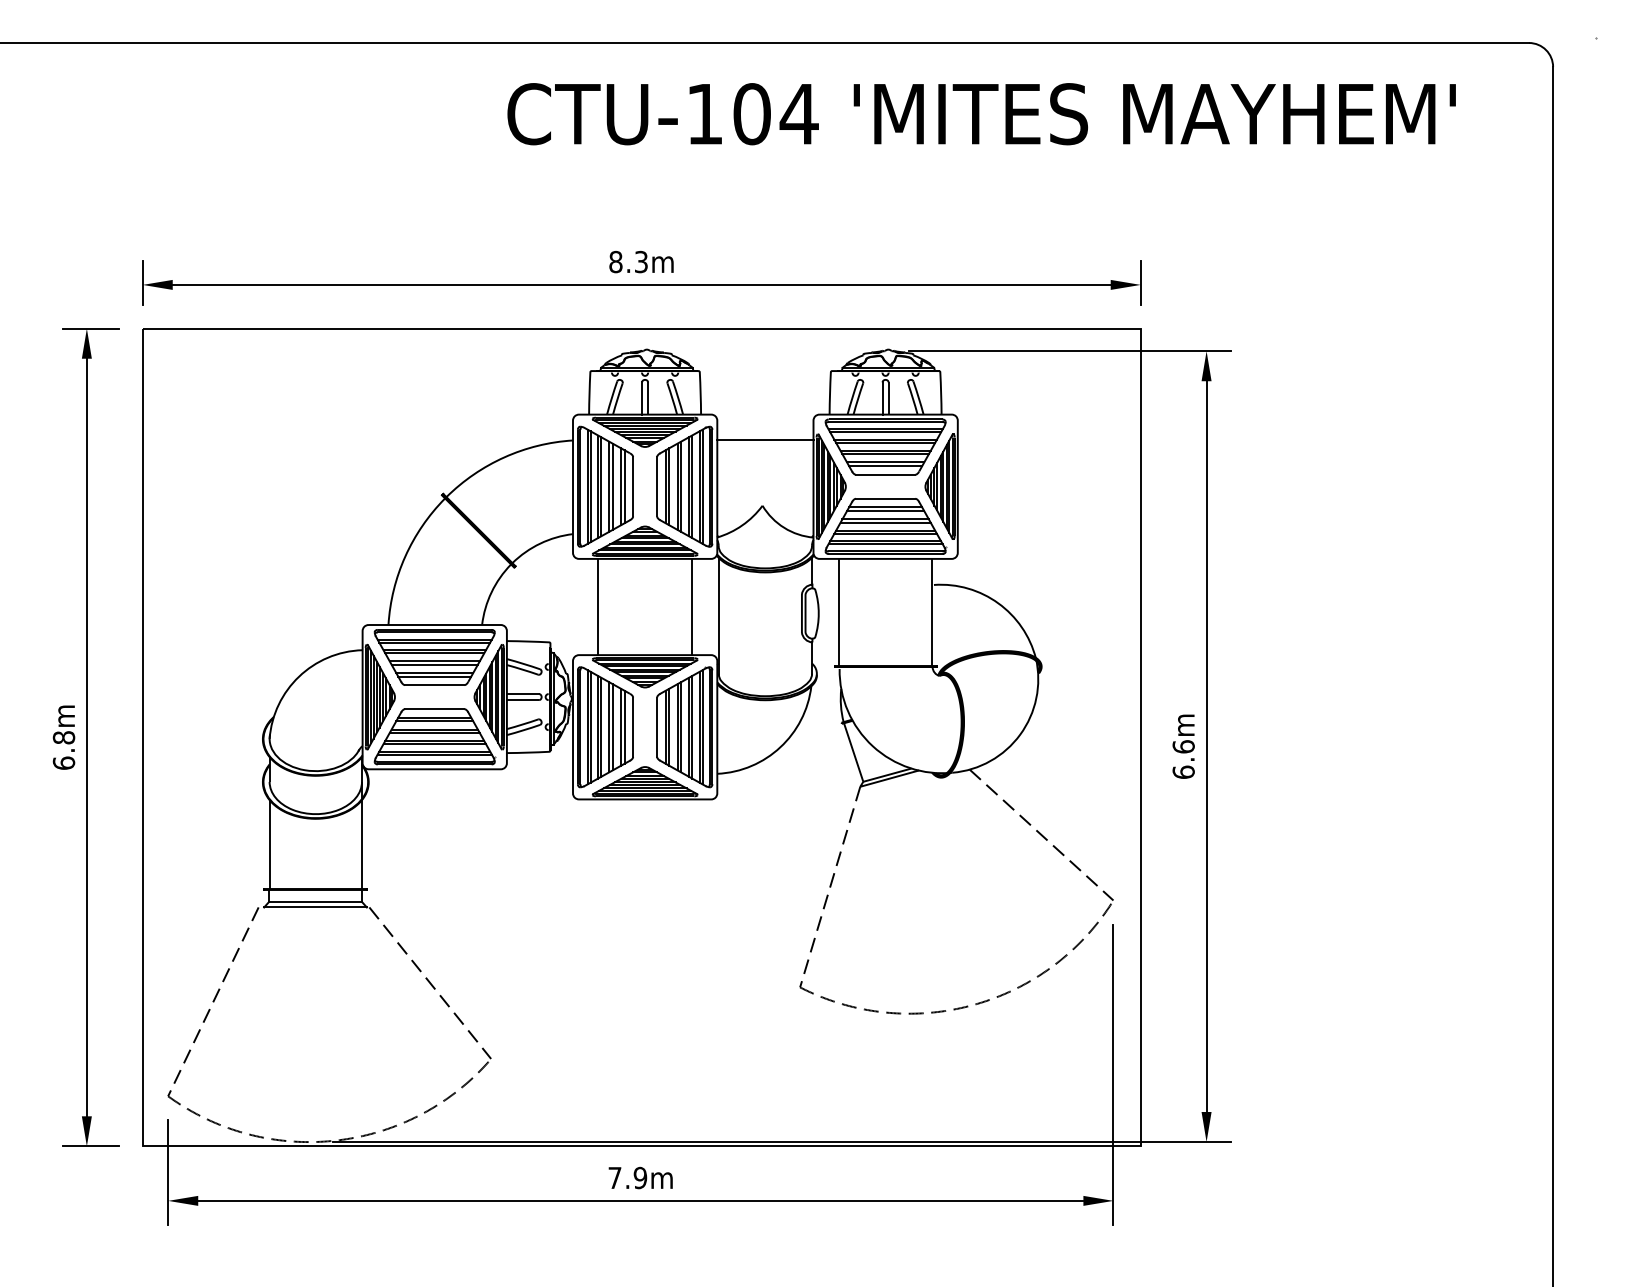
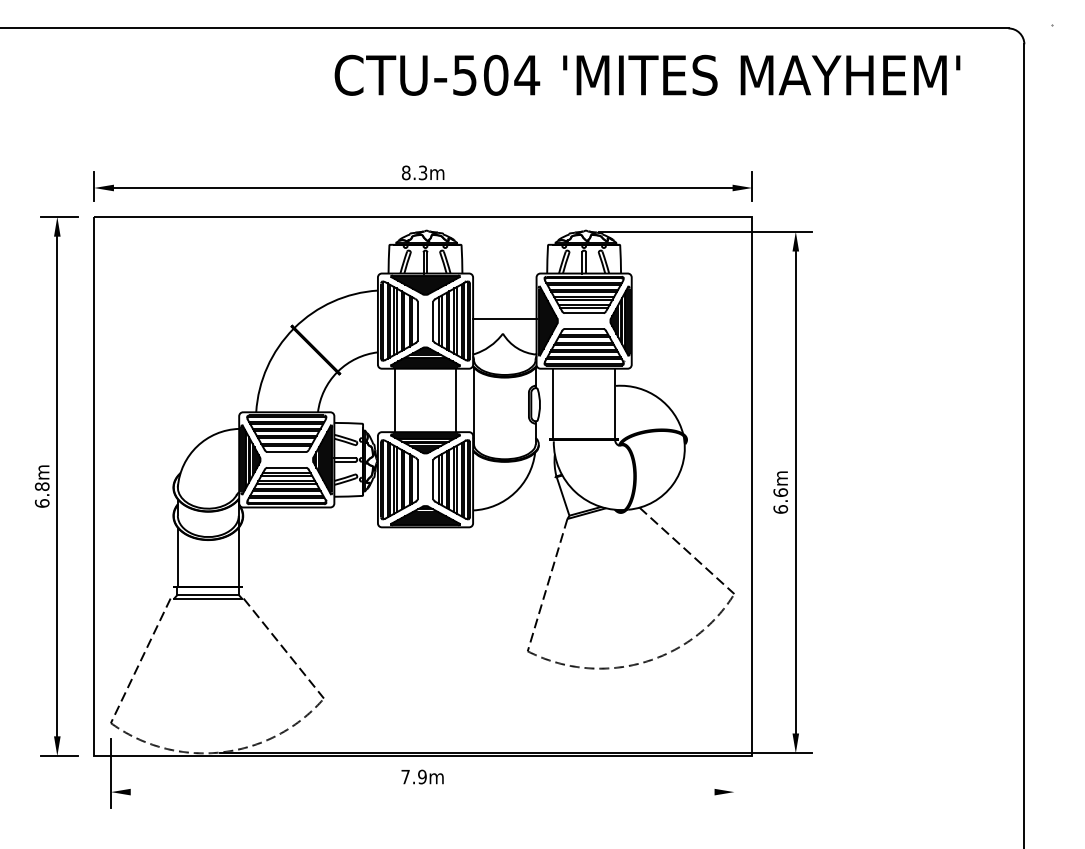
text: (704, 114) -> (464, 75), CTU-104 -> CTU-504
line: (764, 440) -> (504, 319), moved
line: (1113, 1074) -> (734, 708), removed
line: (640, 1201) -> (422, 792), removed

